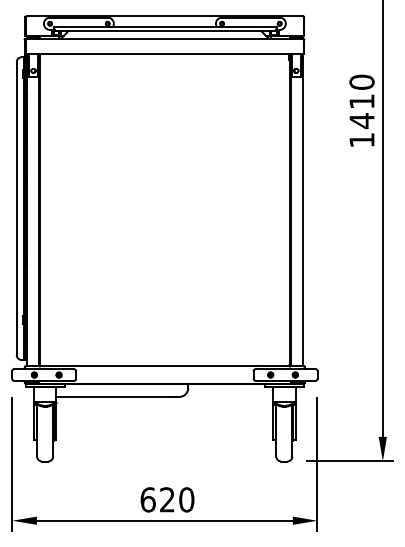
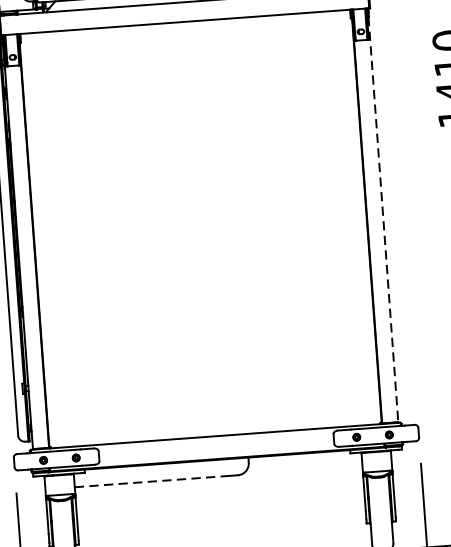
line: (302, 213) -> (383, 220), solid -> dashed
line: (114, 396) -> (151, 481), solid -> dashed

